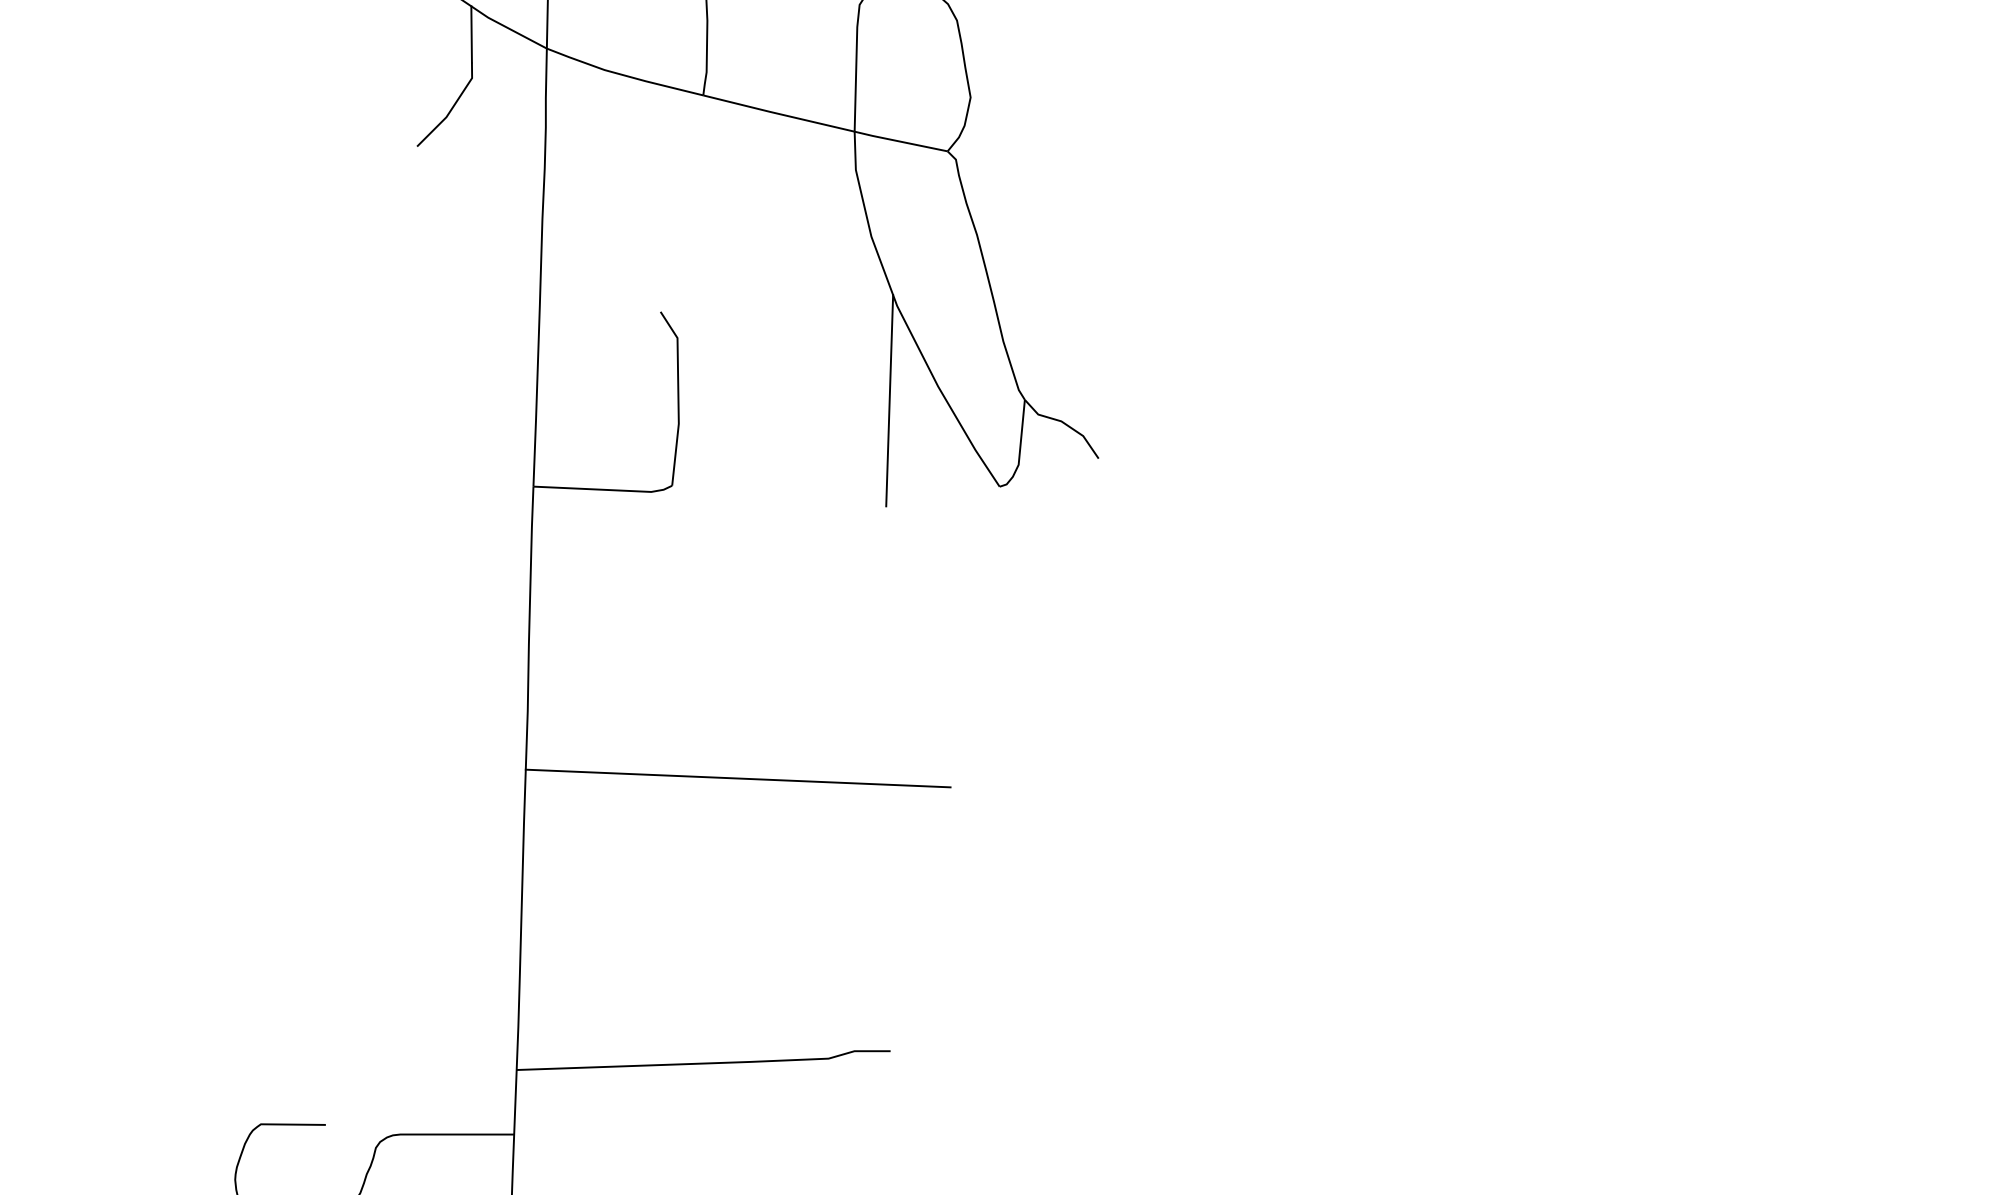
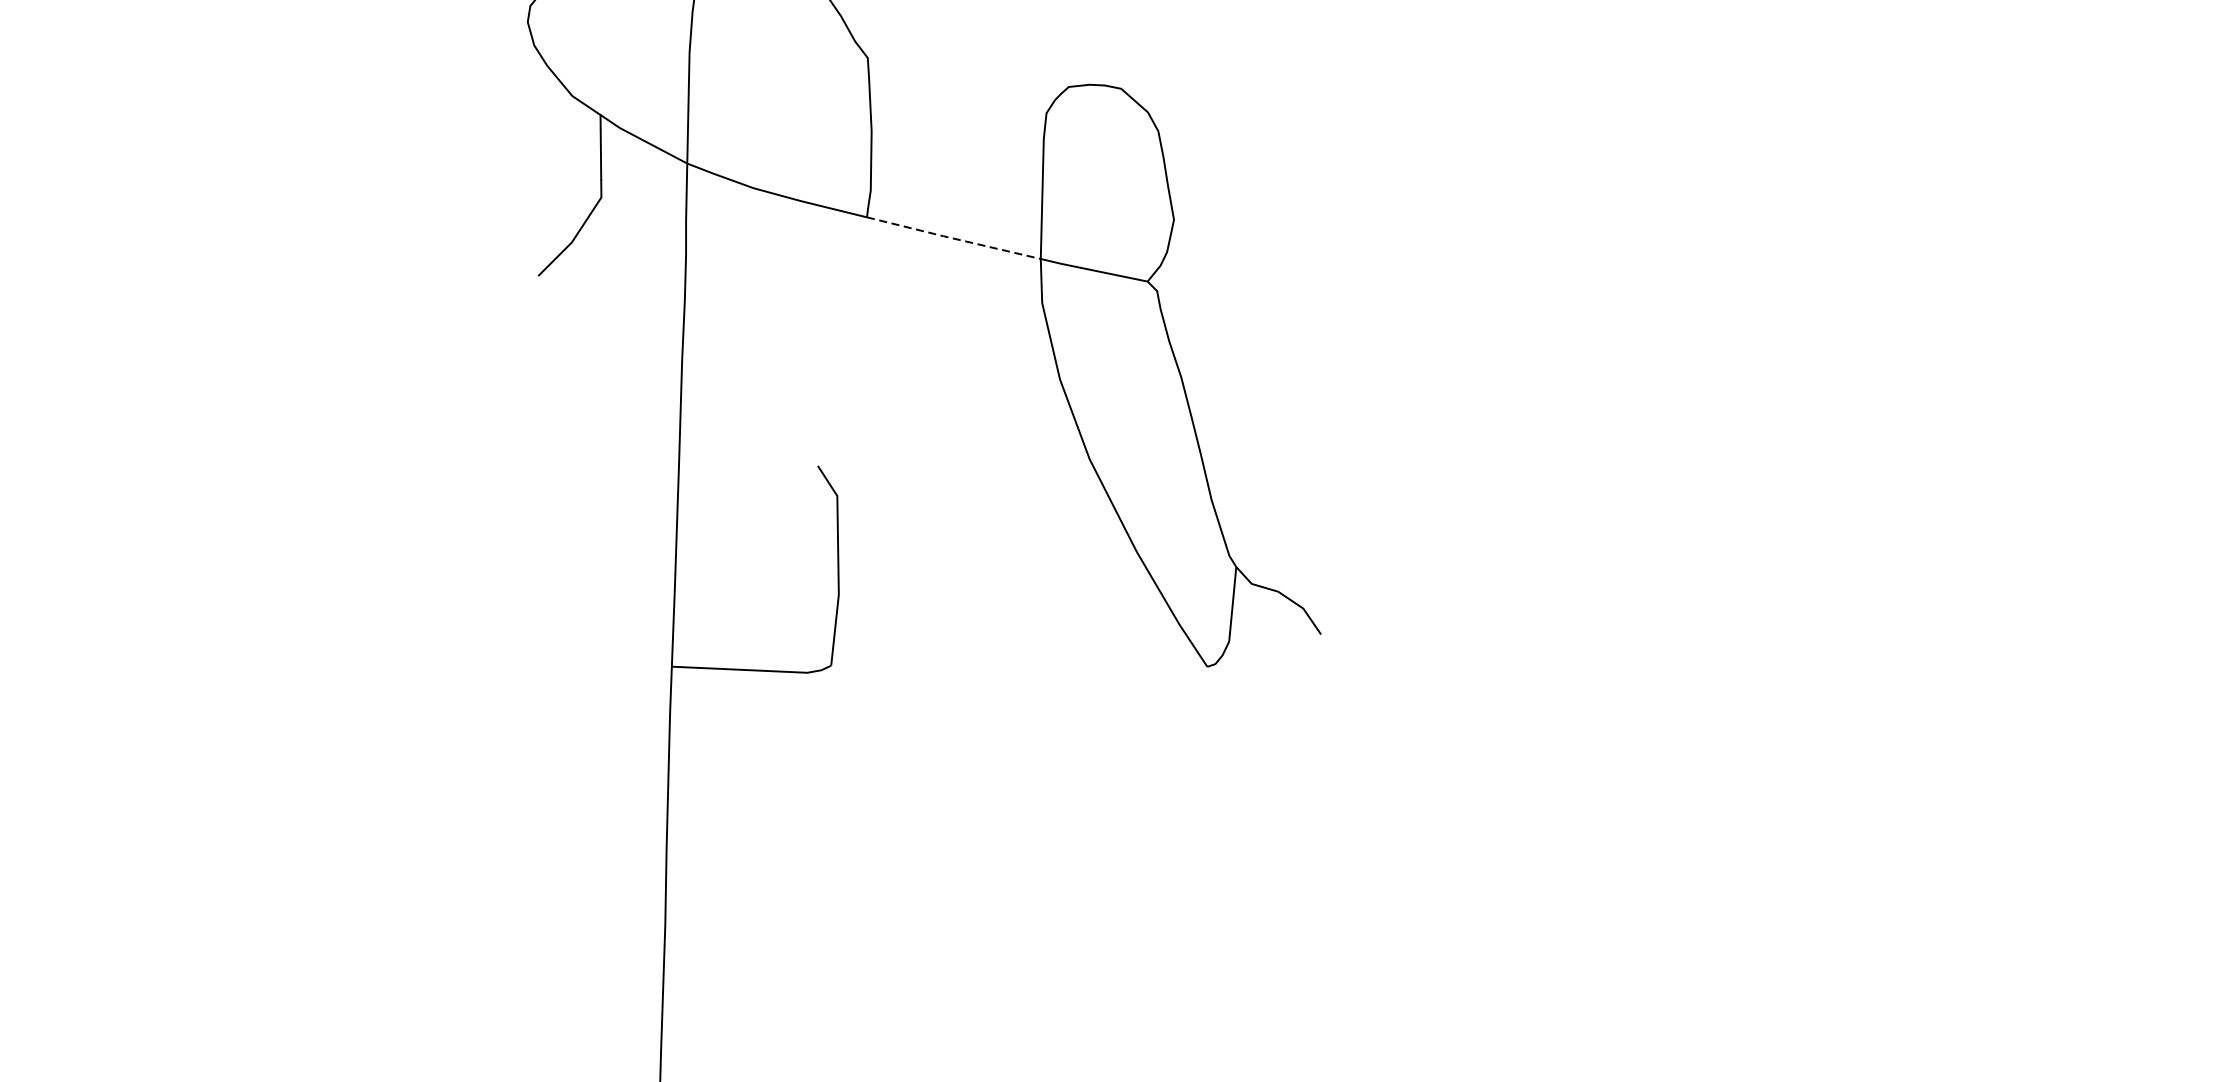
line: (778, 113) -> (953, 238), solid -> dashed
line: (889, 400) -> (1080, 567), removed
line: (737, 778) -> (906, 1001), removed

